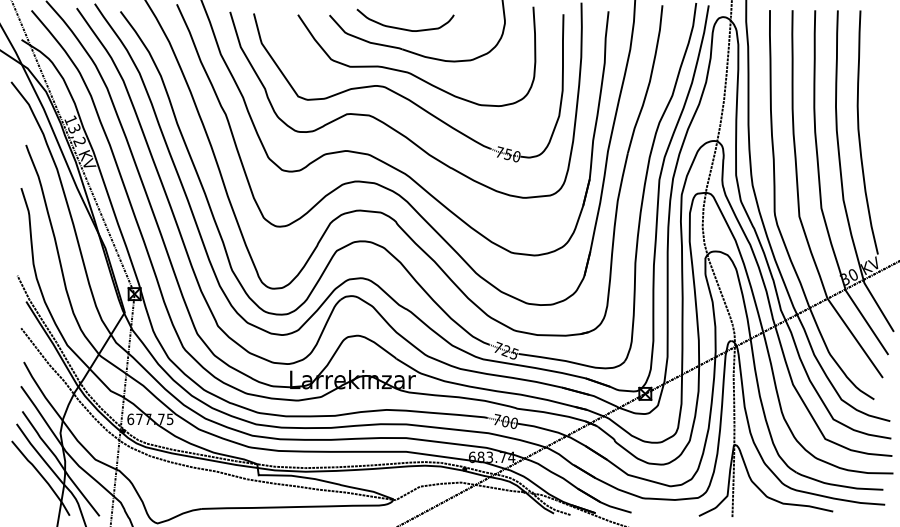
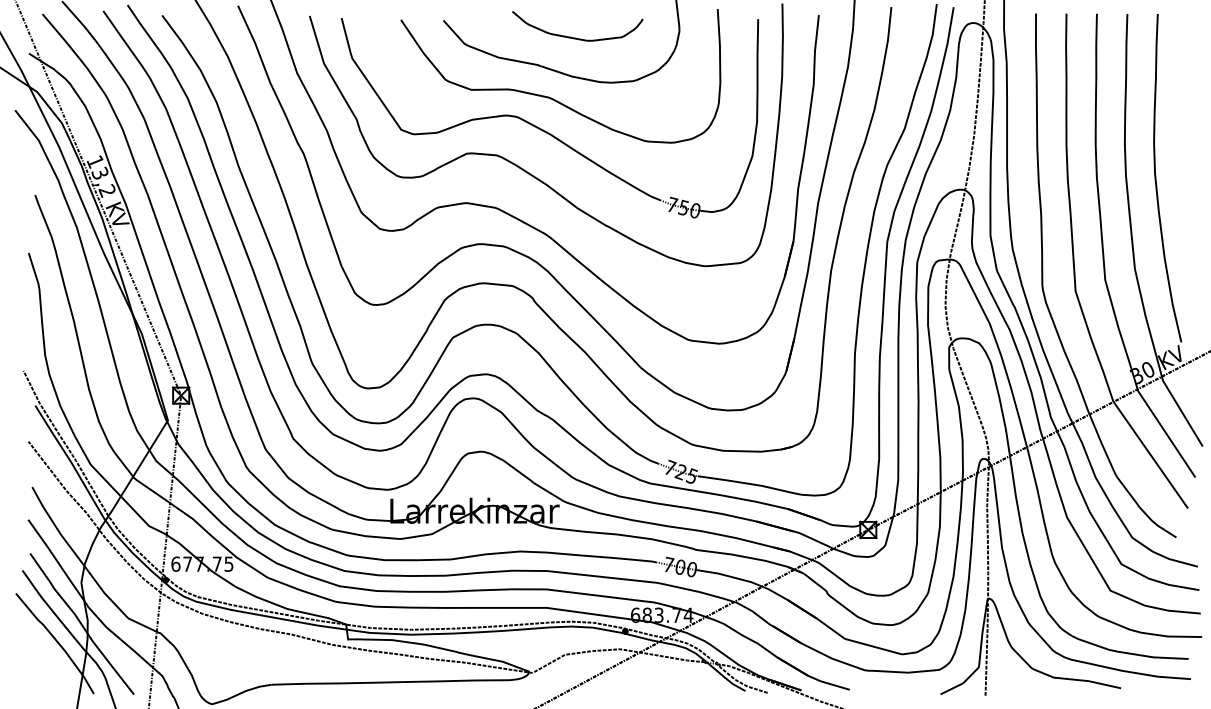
curve: (404, 28) -> (576, 37), moved

